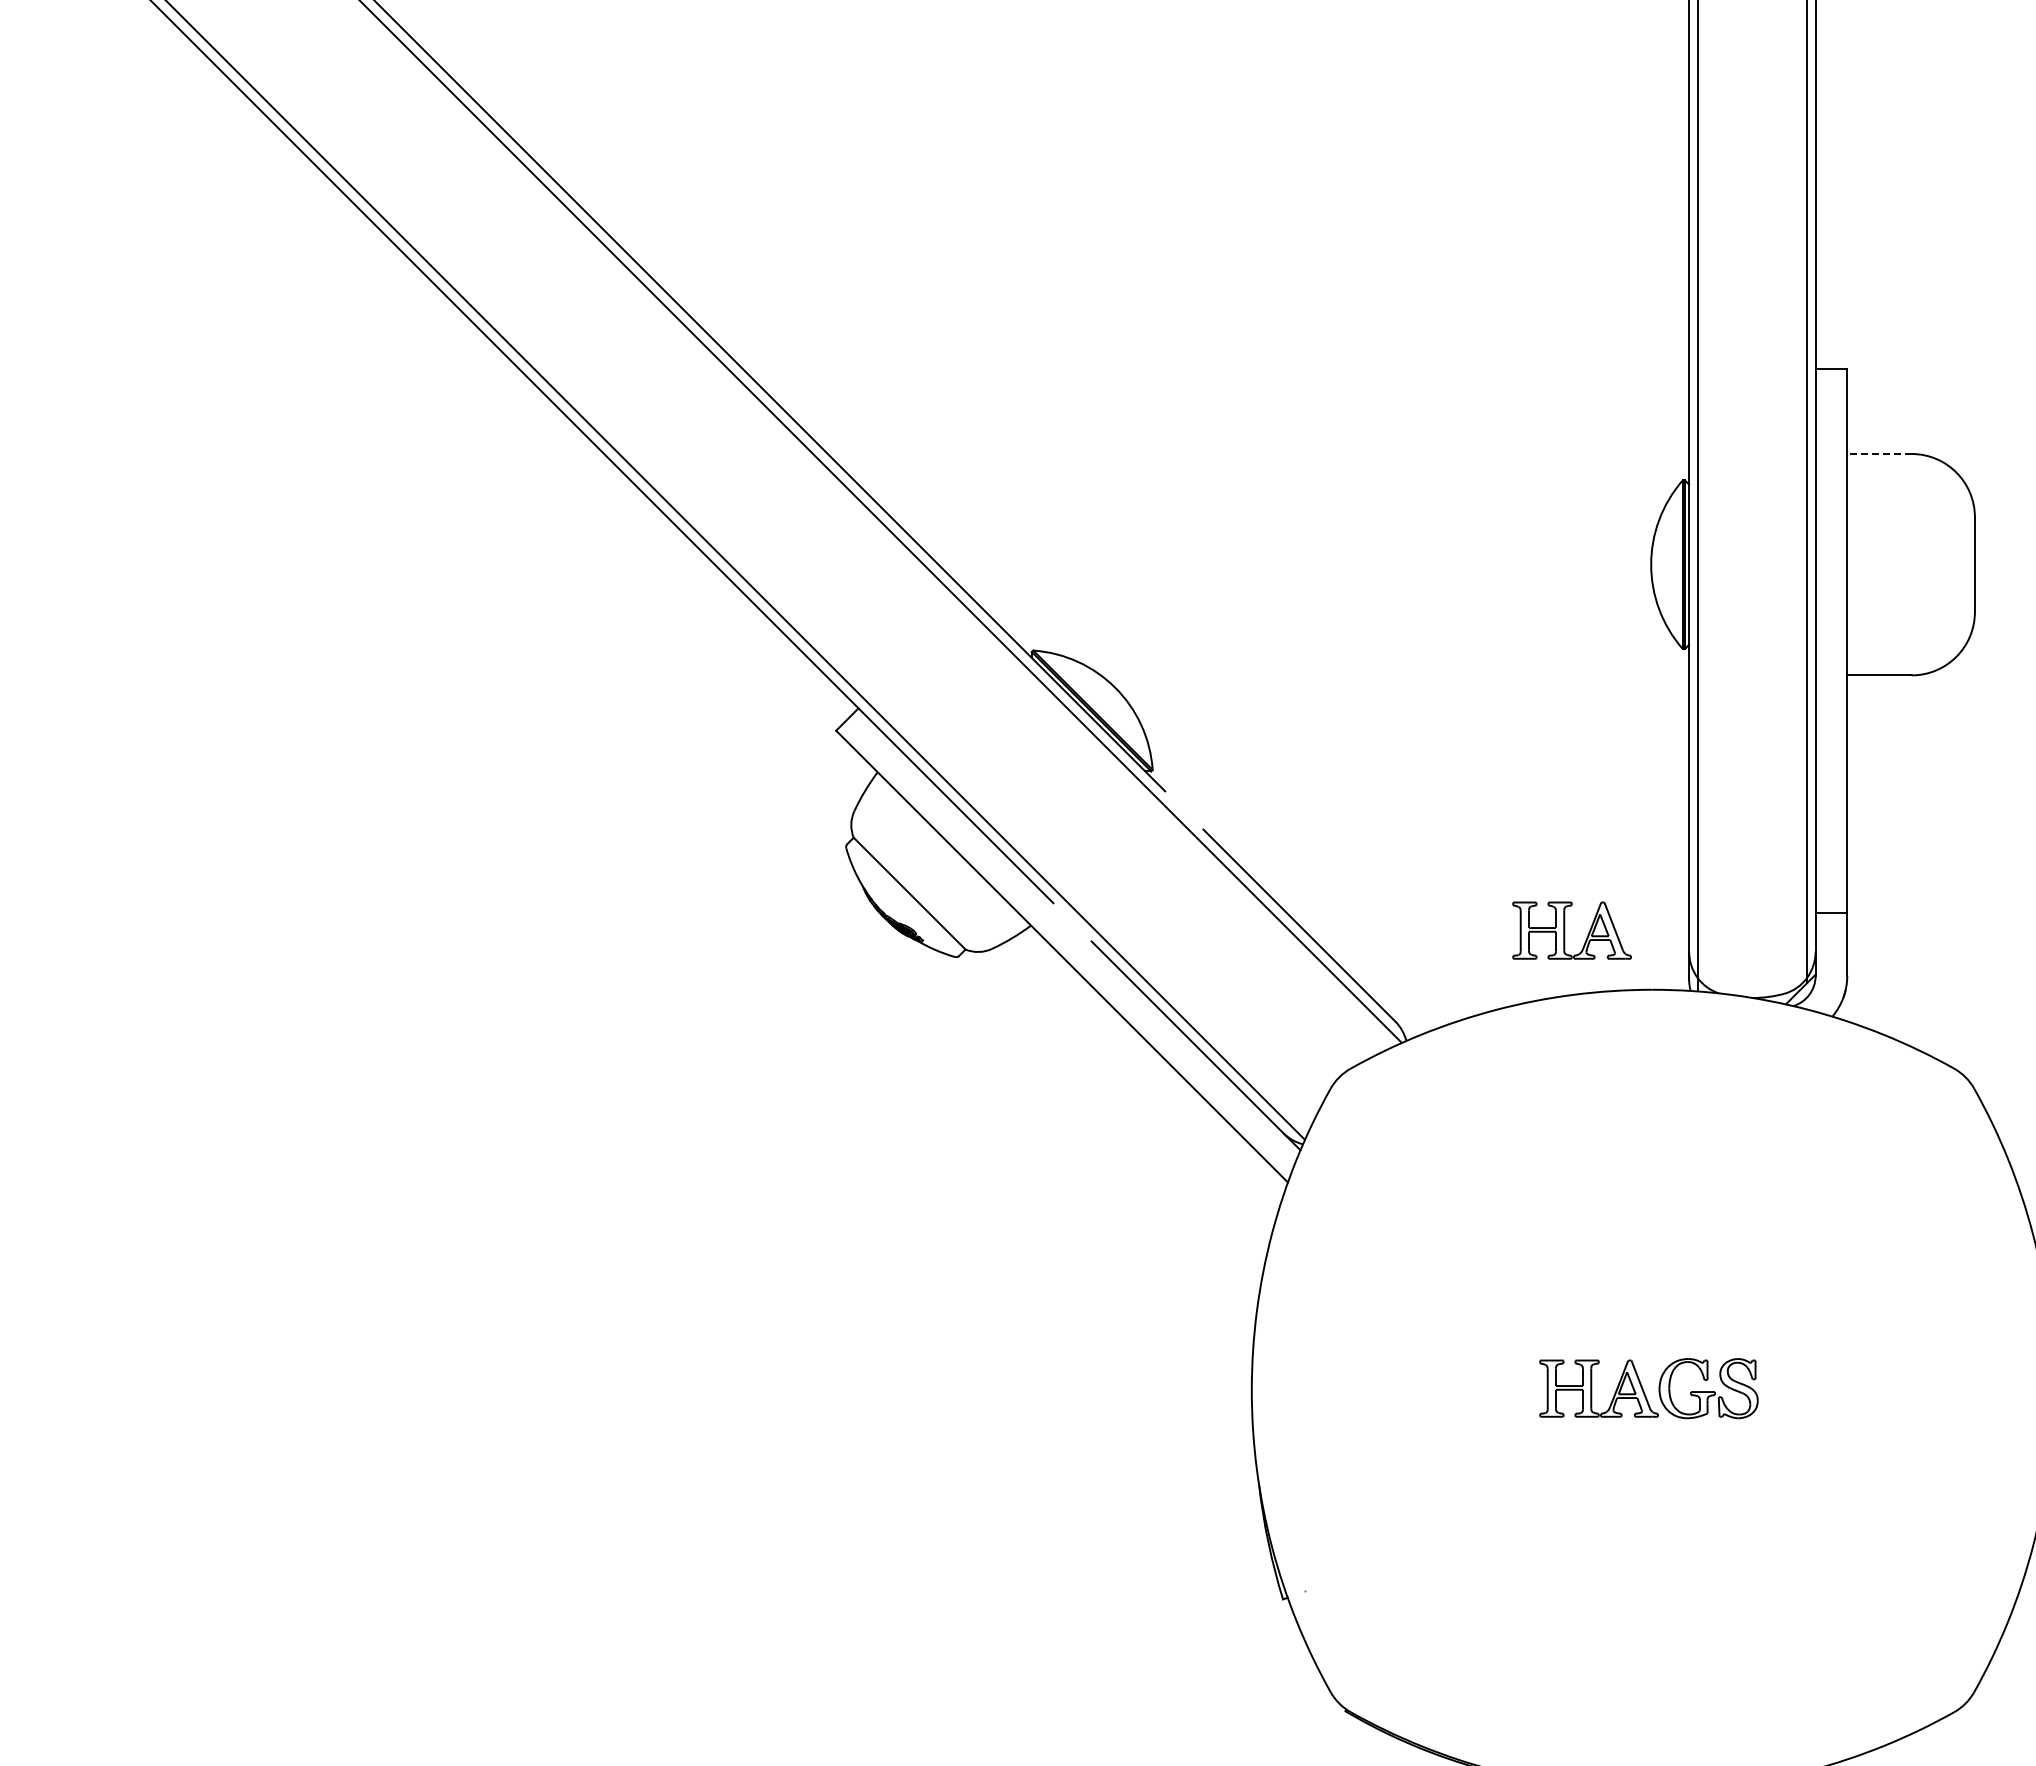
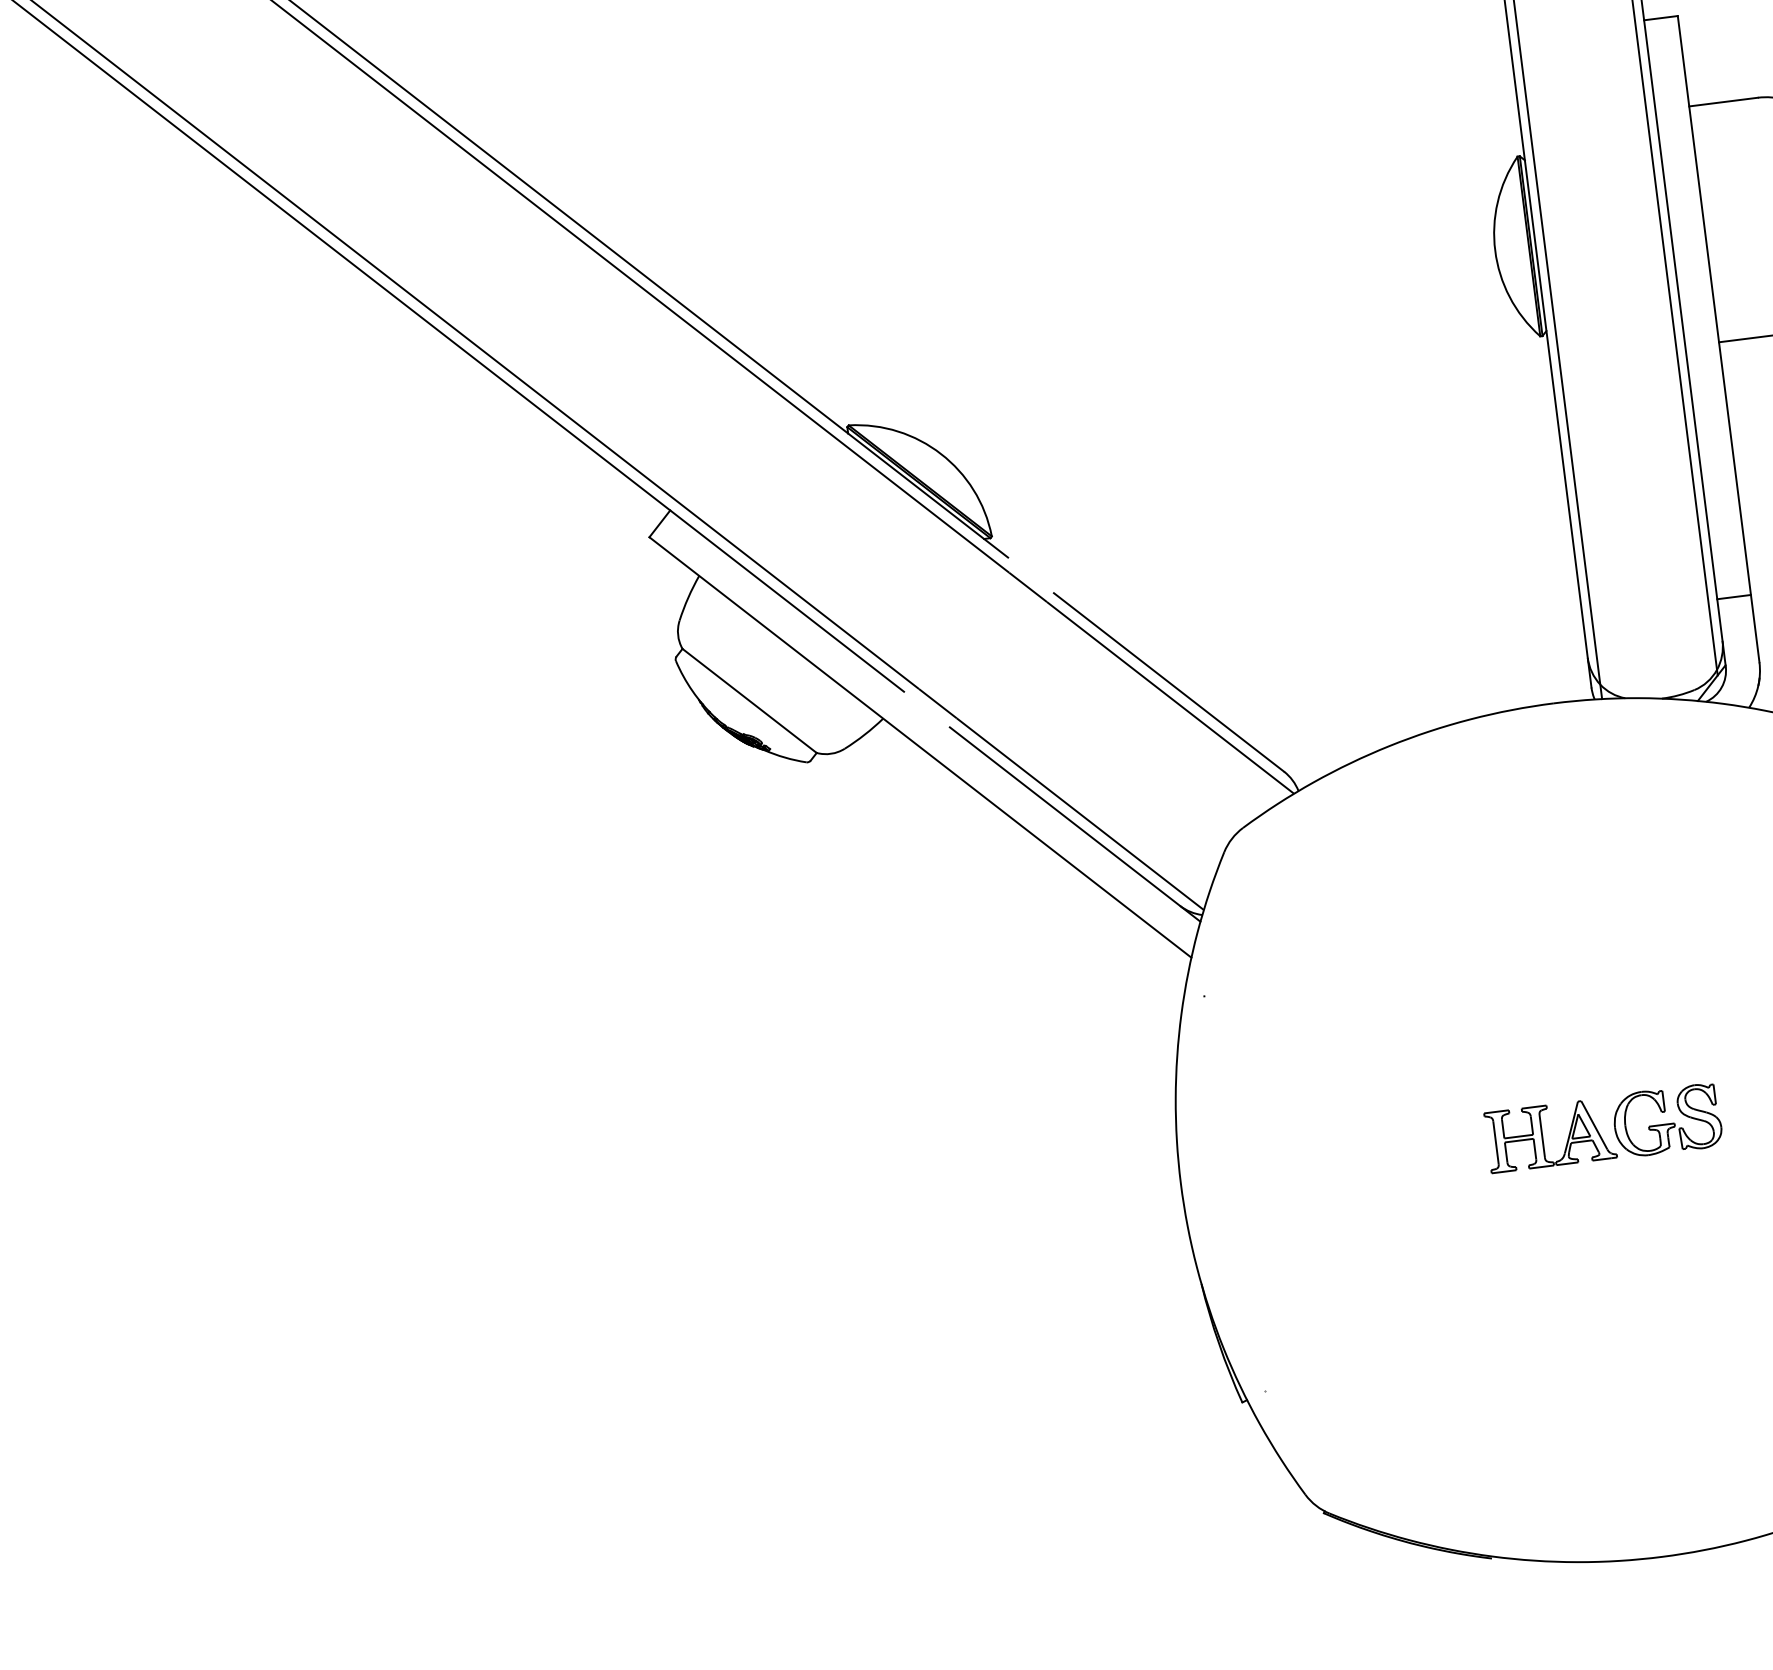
line: (1878, 454) -> (1722, 102), dashed -> solid
part: (1571, 930) -> (1459, 651), removed

